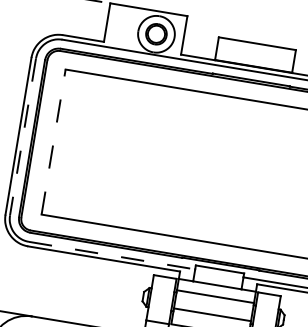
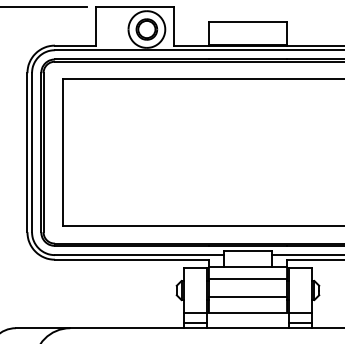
line: (23, 137) -> (32, 153), dashed -> solid
line: (54, 141) -> (63, 152), dashed -> solid
line: (112, 256) -> (139, 255), dashed -> solid

